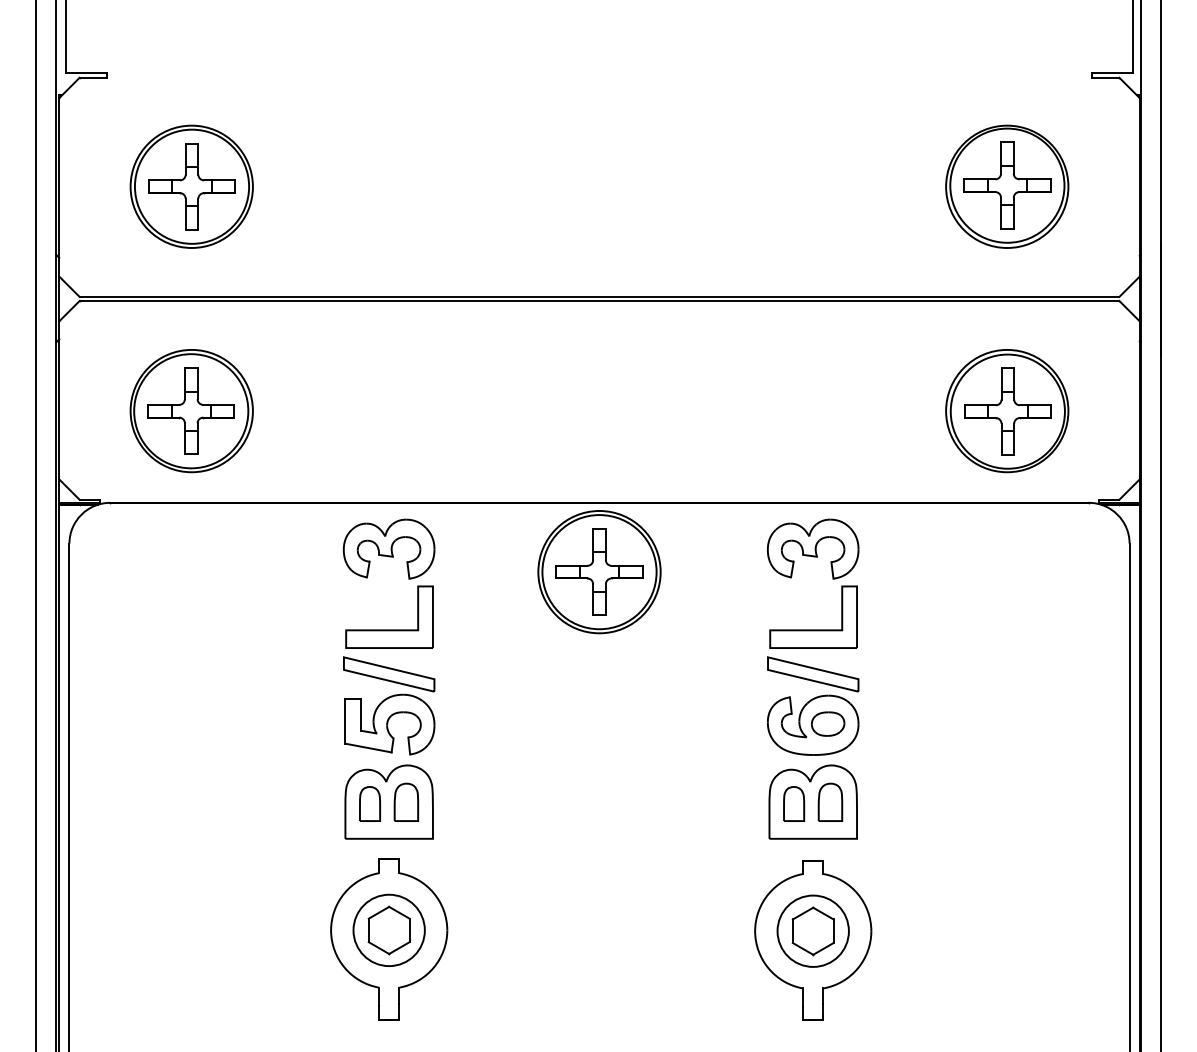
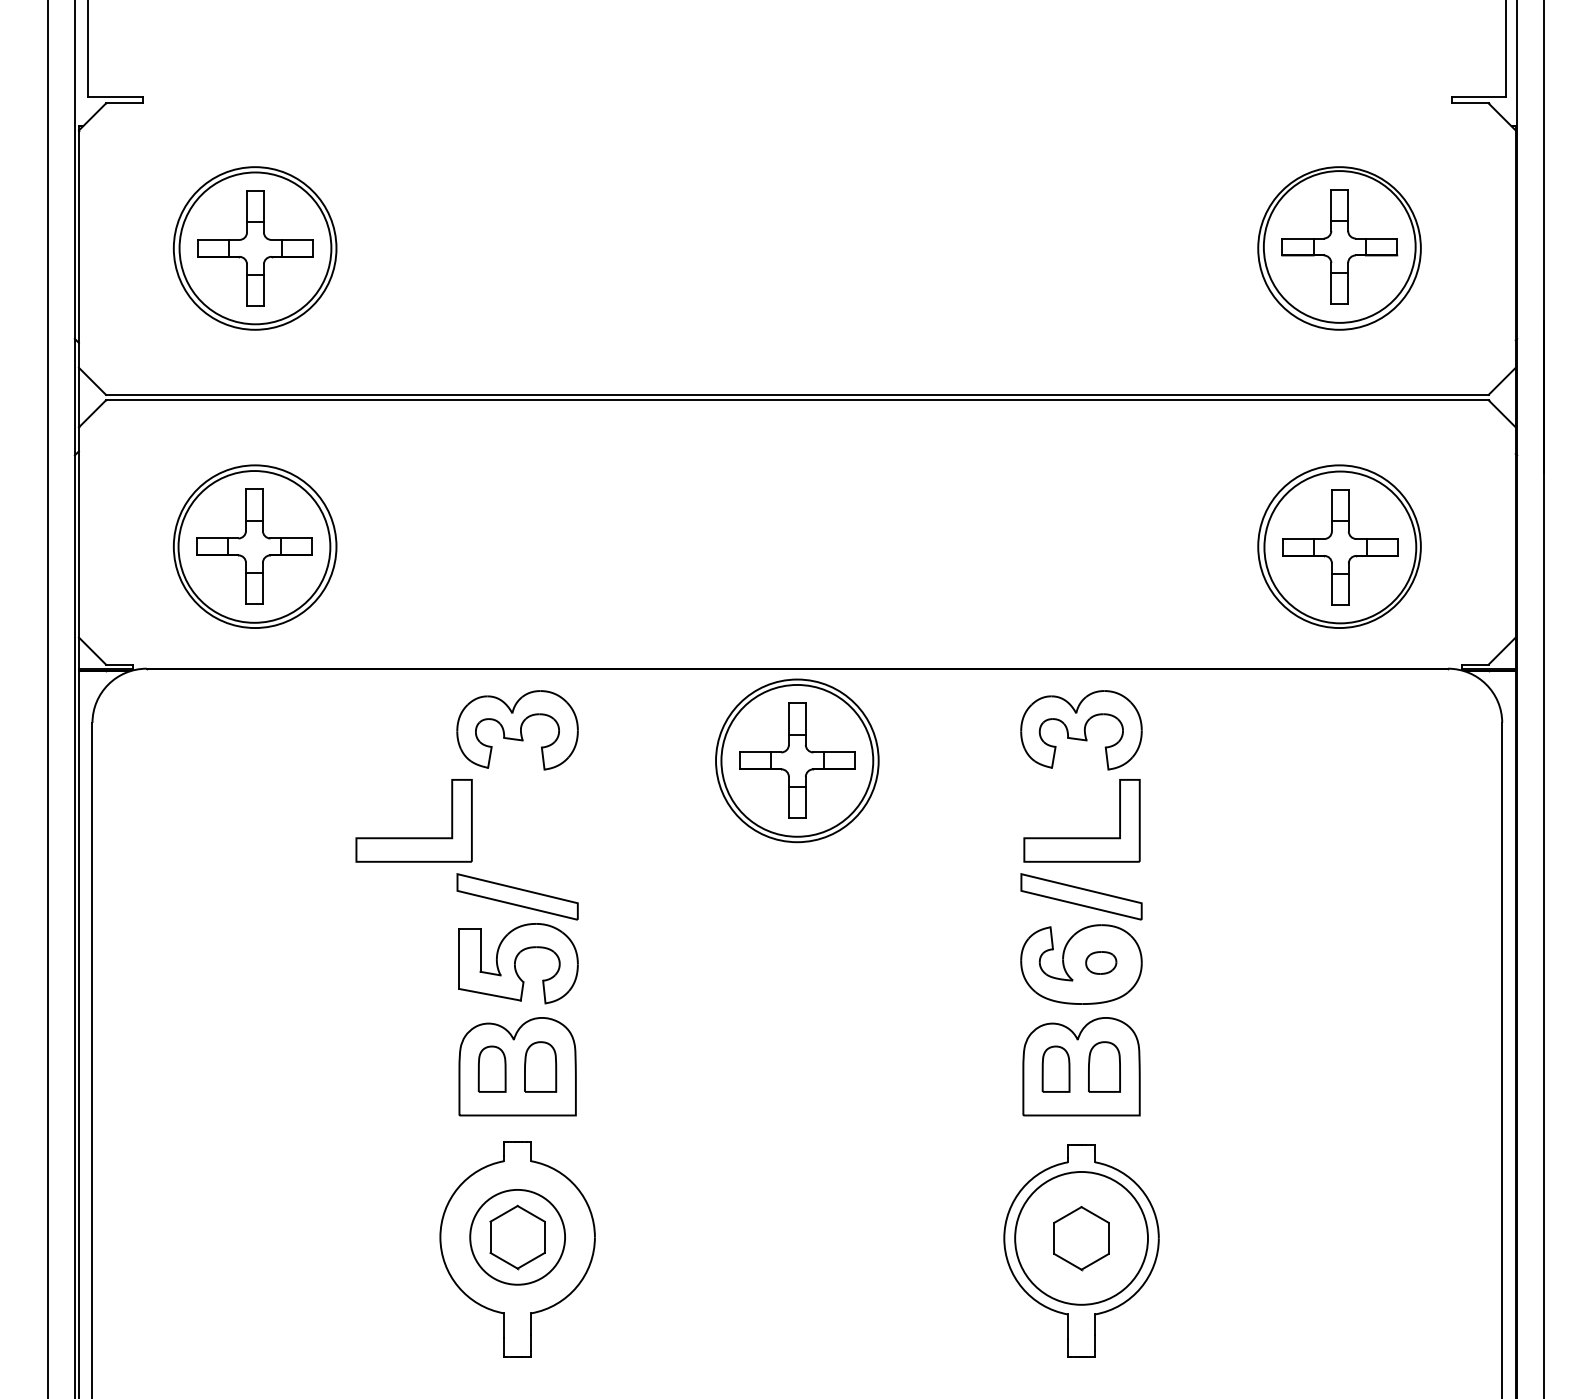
part: (389, 629) -> (413, 837), moved
part: (827, 723) -> (1100, 962), size x0.7
circle: (813, 930) -> (1081, 1237), size x1.4

